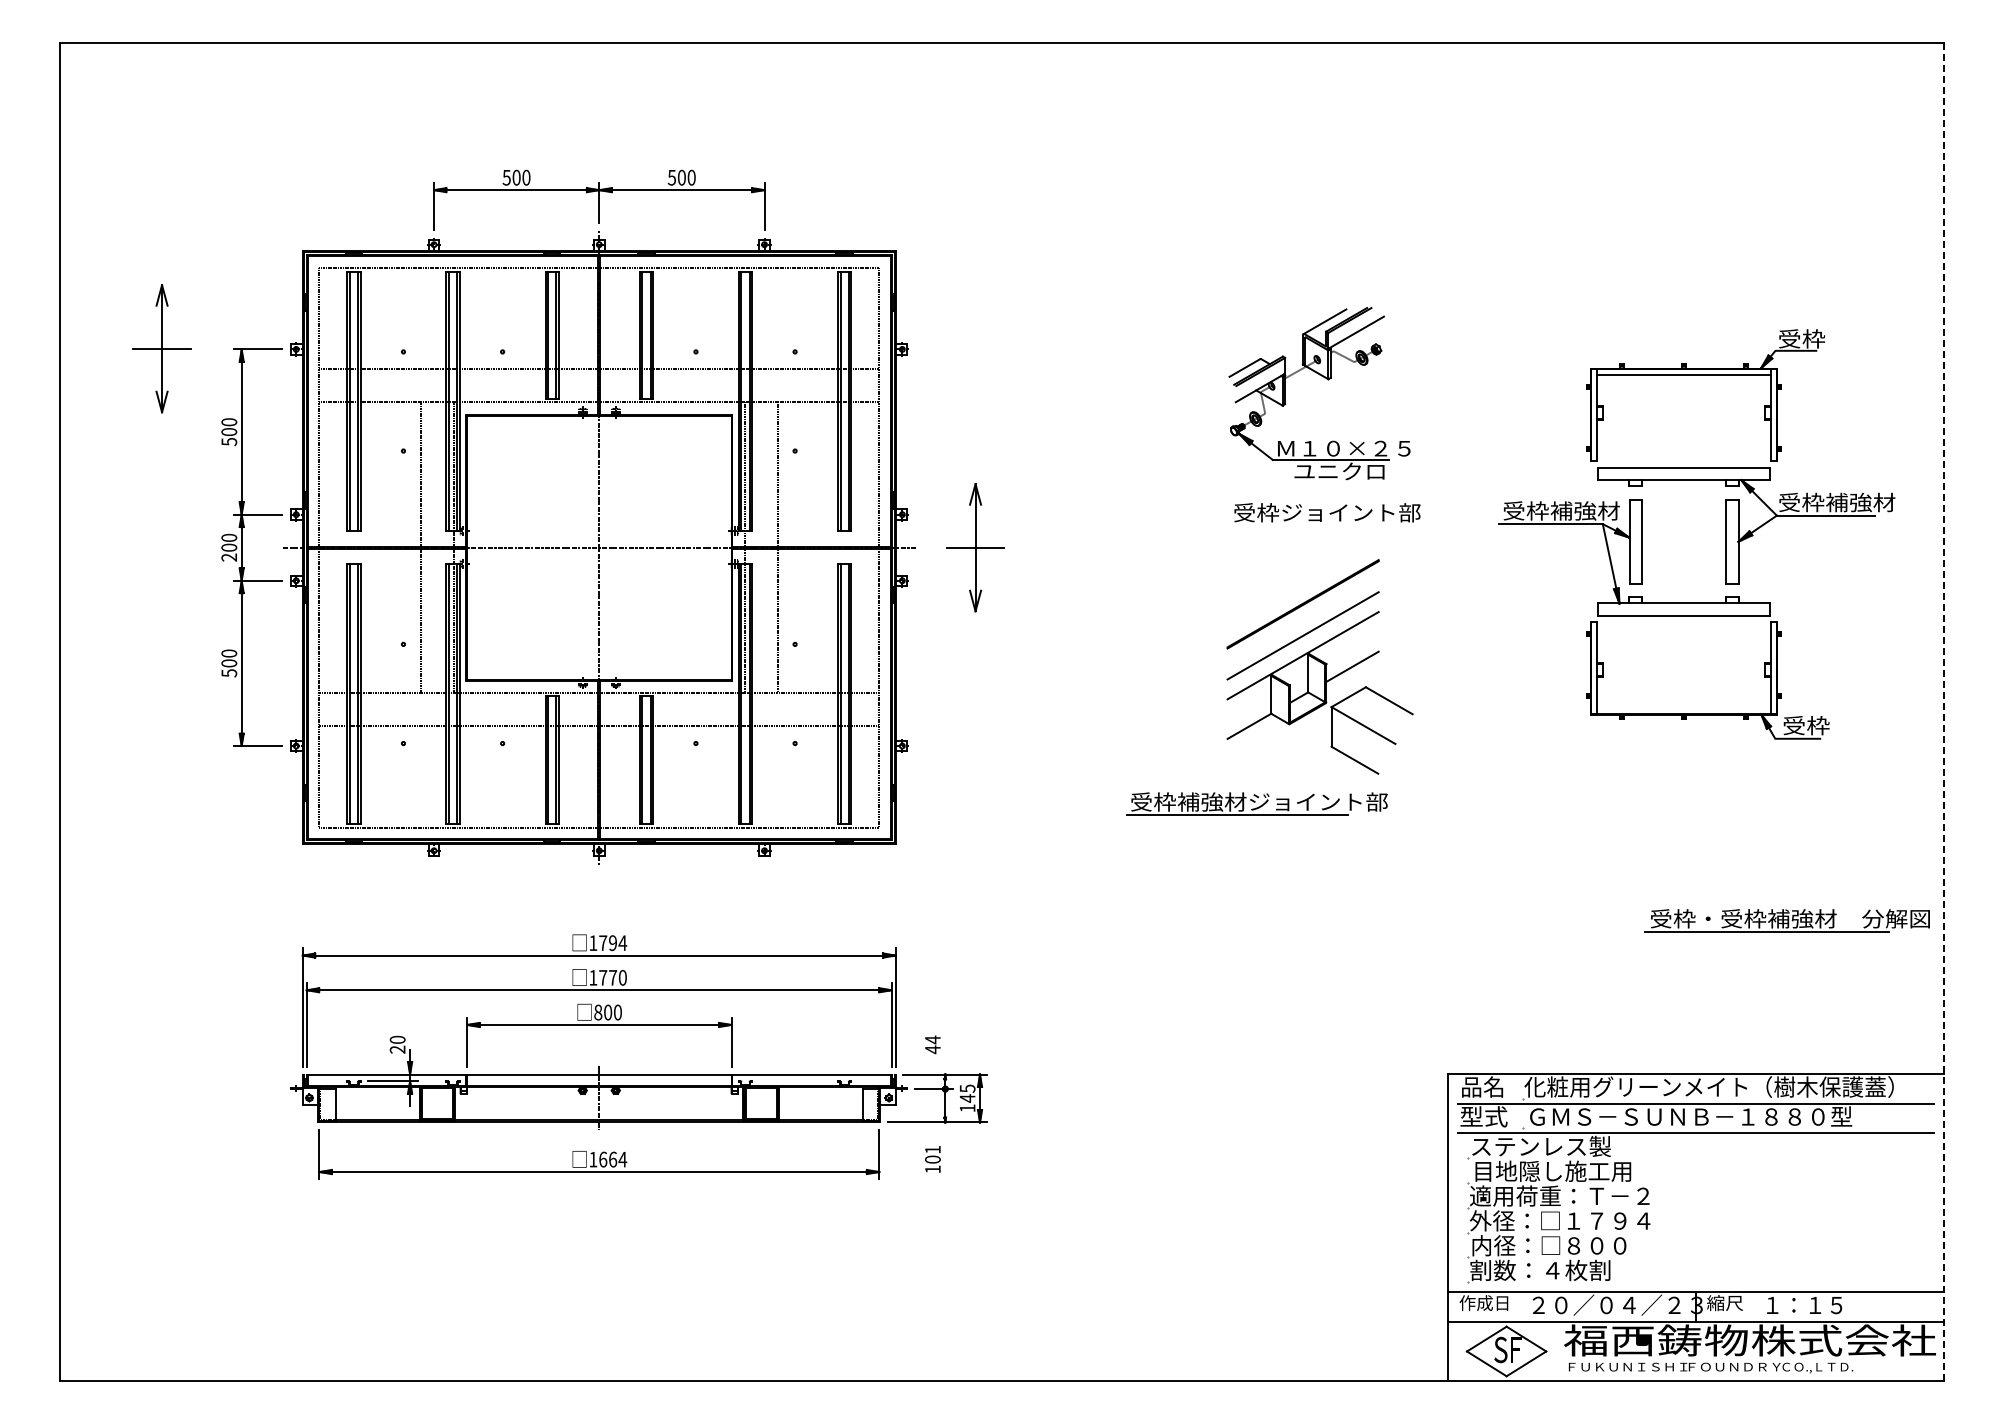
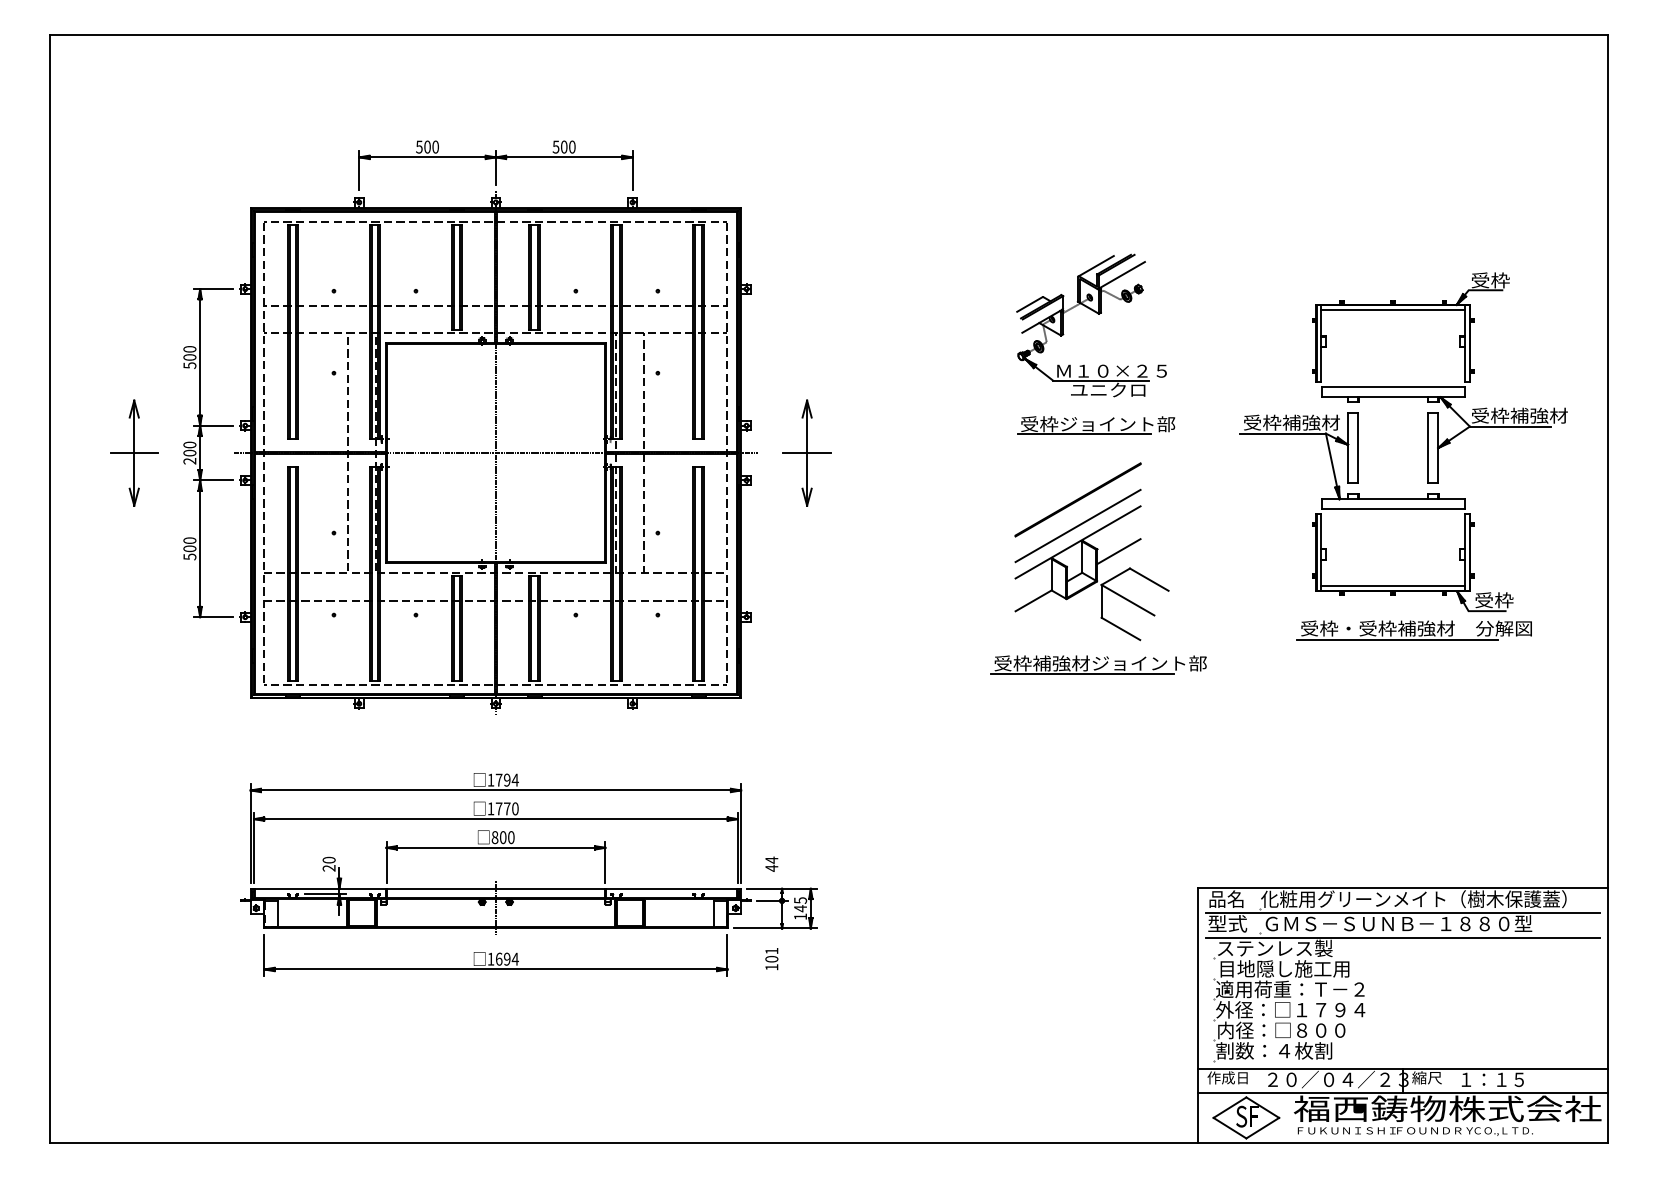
part: (161, 348) -> (133, 452), moved
line: (1310, 525) -> (1084, 434), added
line: (1683, 708) -> (1392, 586), added
line: (1943, 711) -> (1607, 588), dashed -> solid
part: (1256, 803) -> (1098, 664), moved
part: (1786, 920) -> (1413, 629), moved
text: (613, 1159) -> (507, 959), 1664 -> 1694

